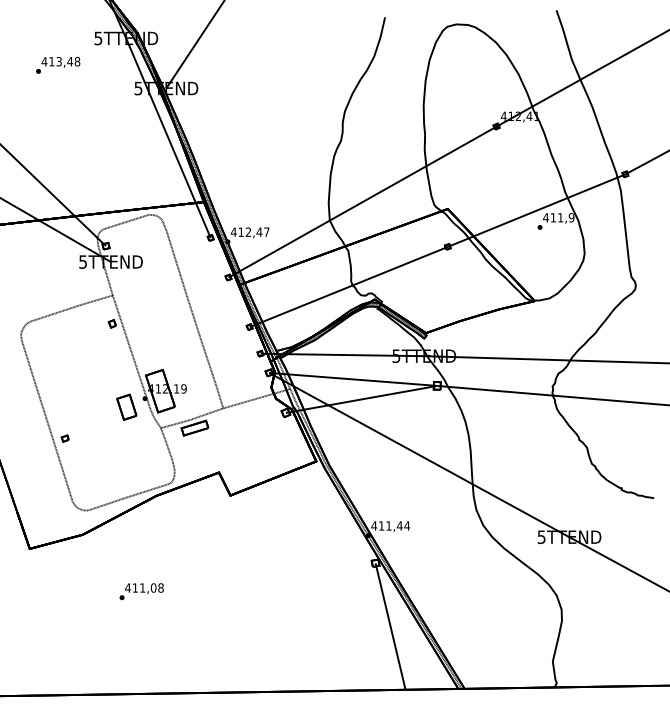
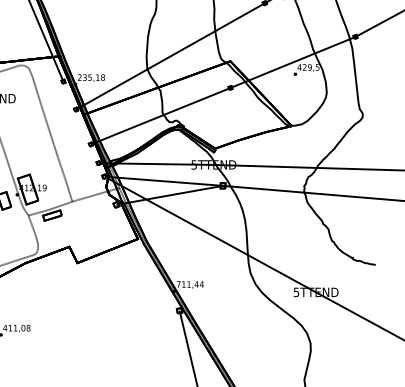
text: (562, 217) -> (311, 67), 411,9 -> 429,5
text: (249, 231) -> (90, 77), 412,47 -> 235,18
text: (374, 525) -> (178, 284), 411,44 -> 711,44

